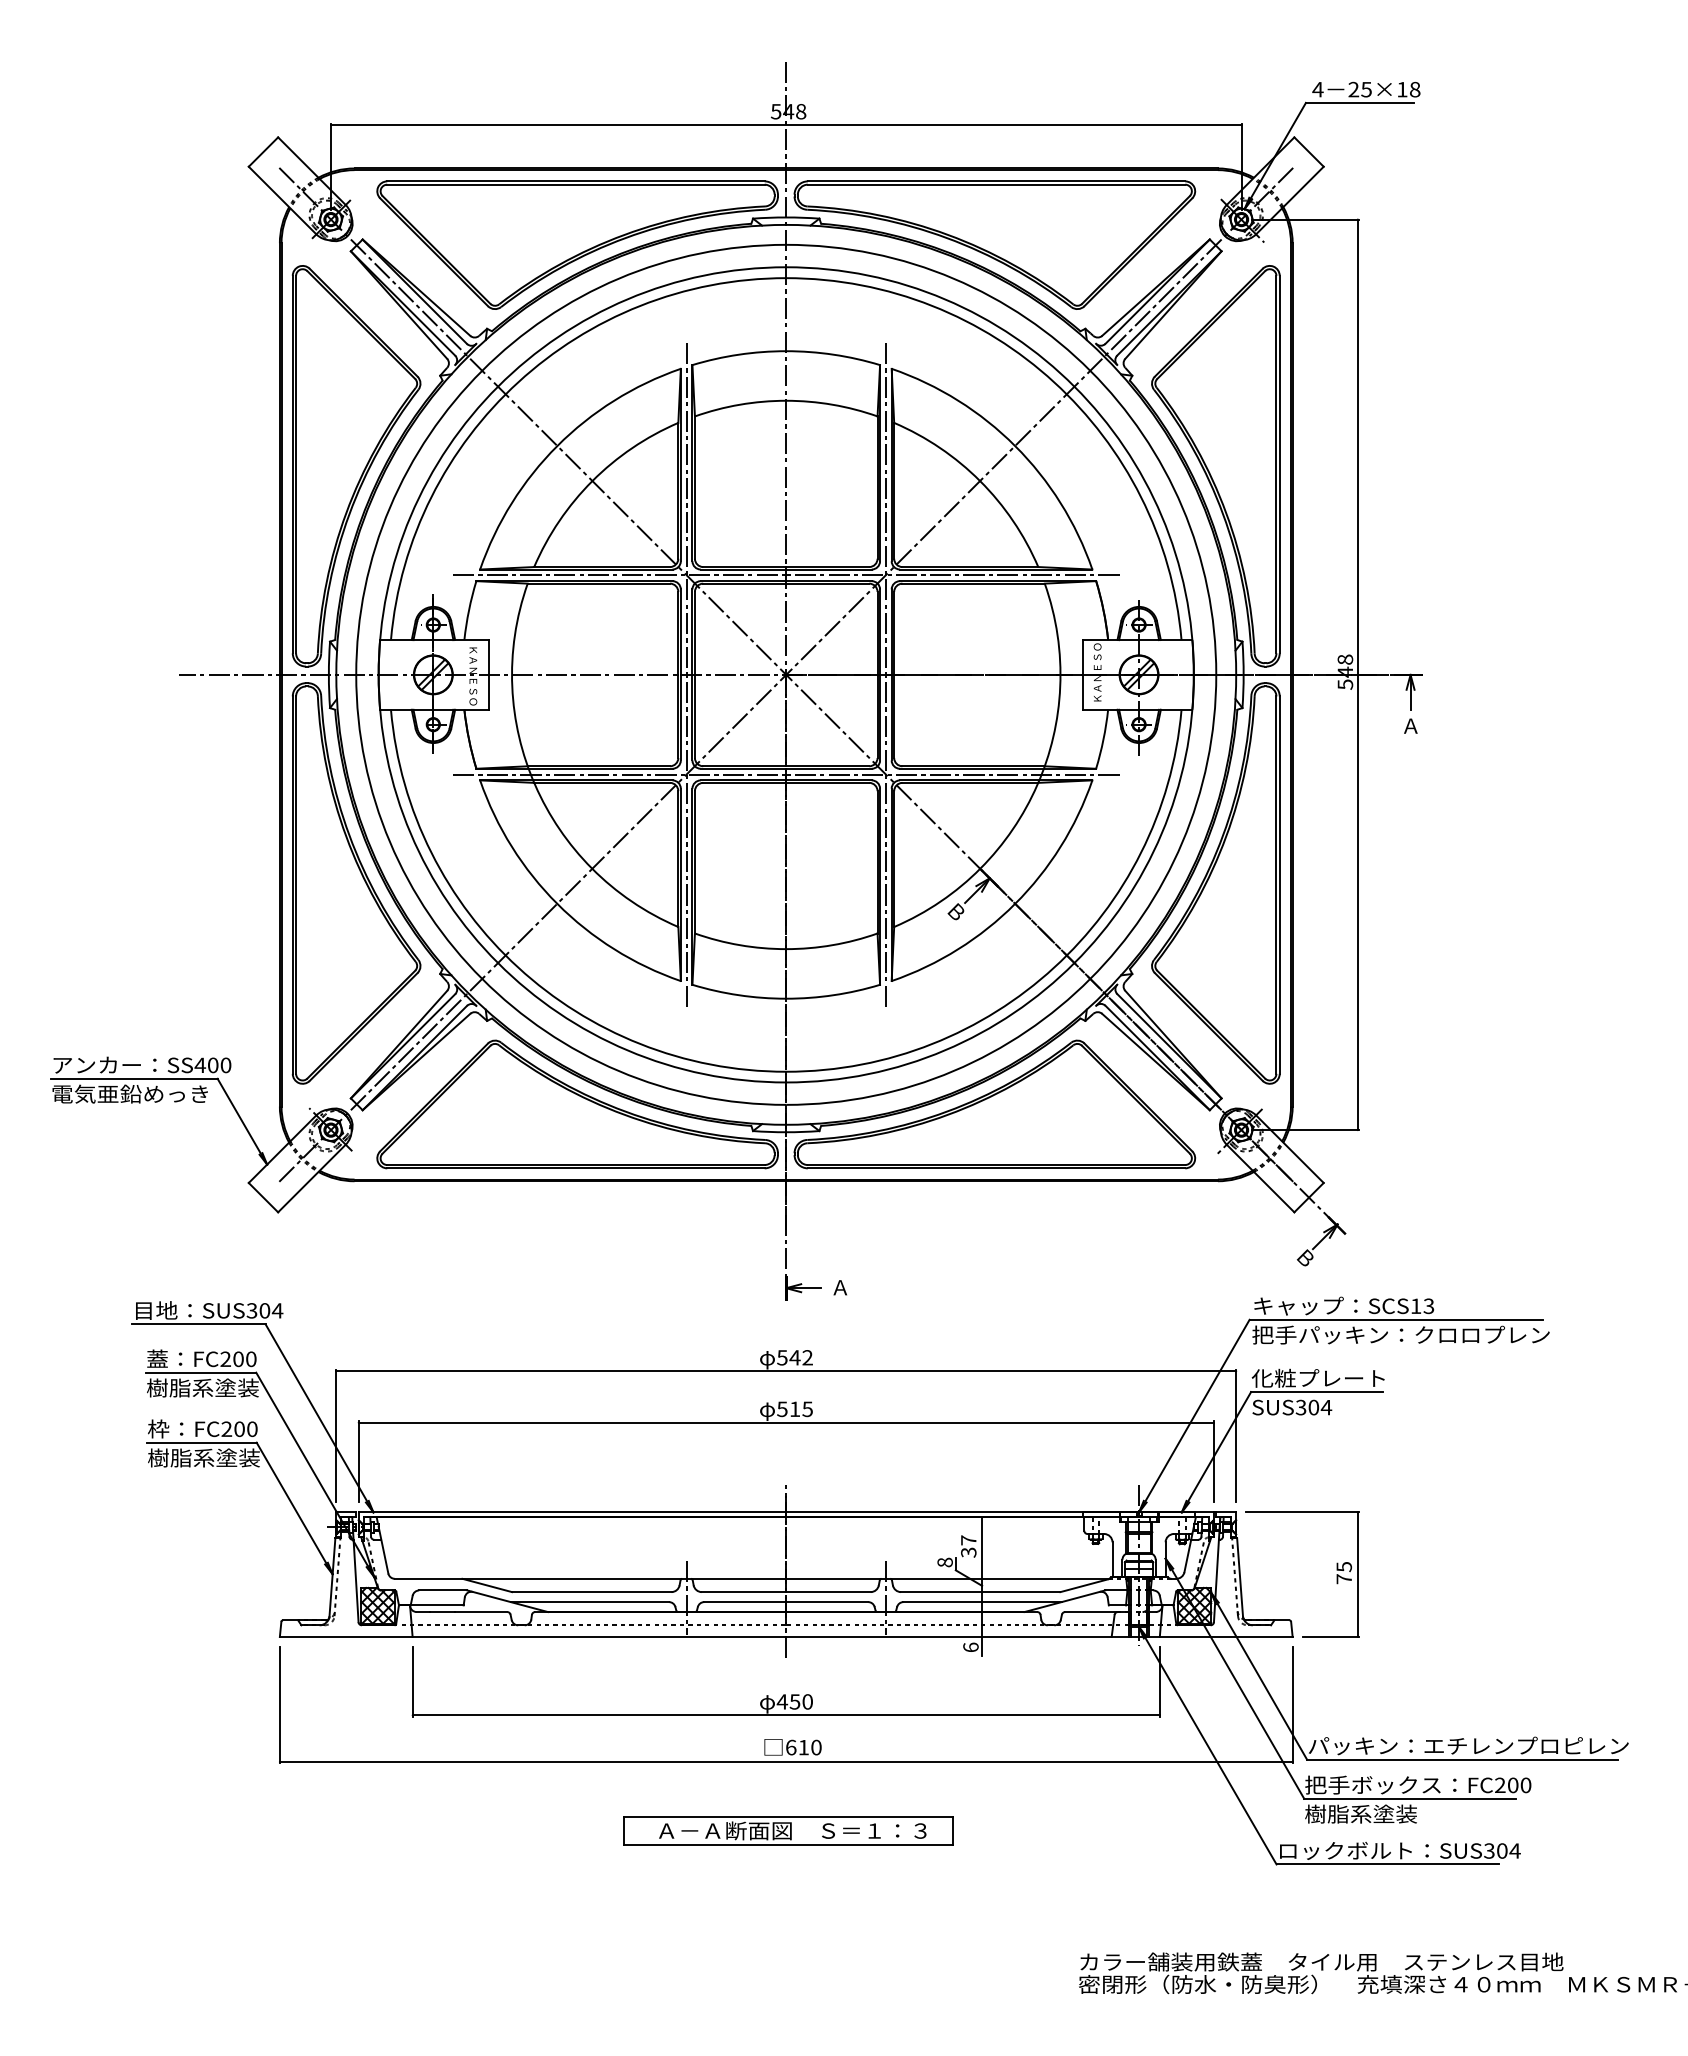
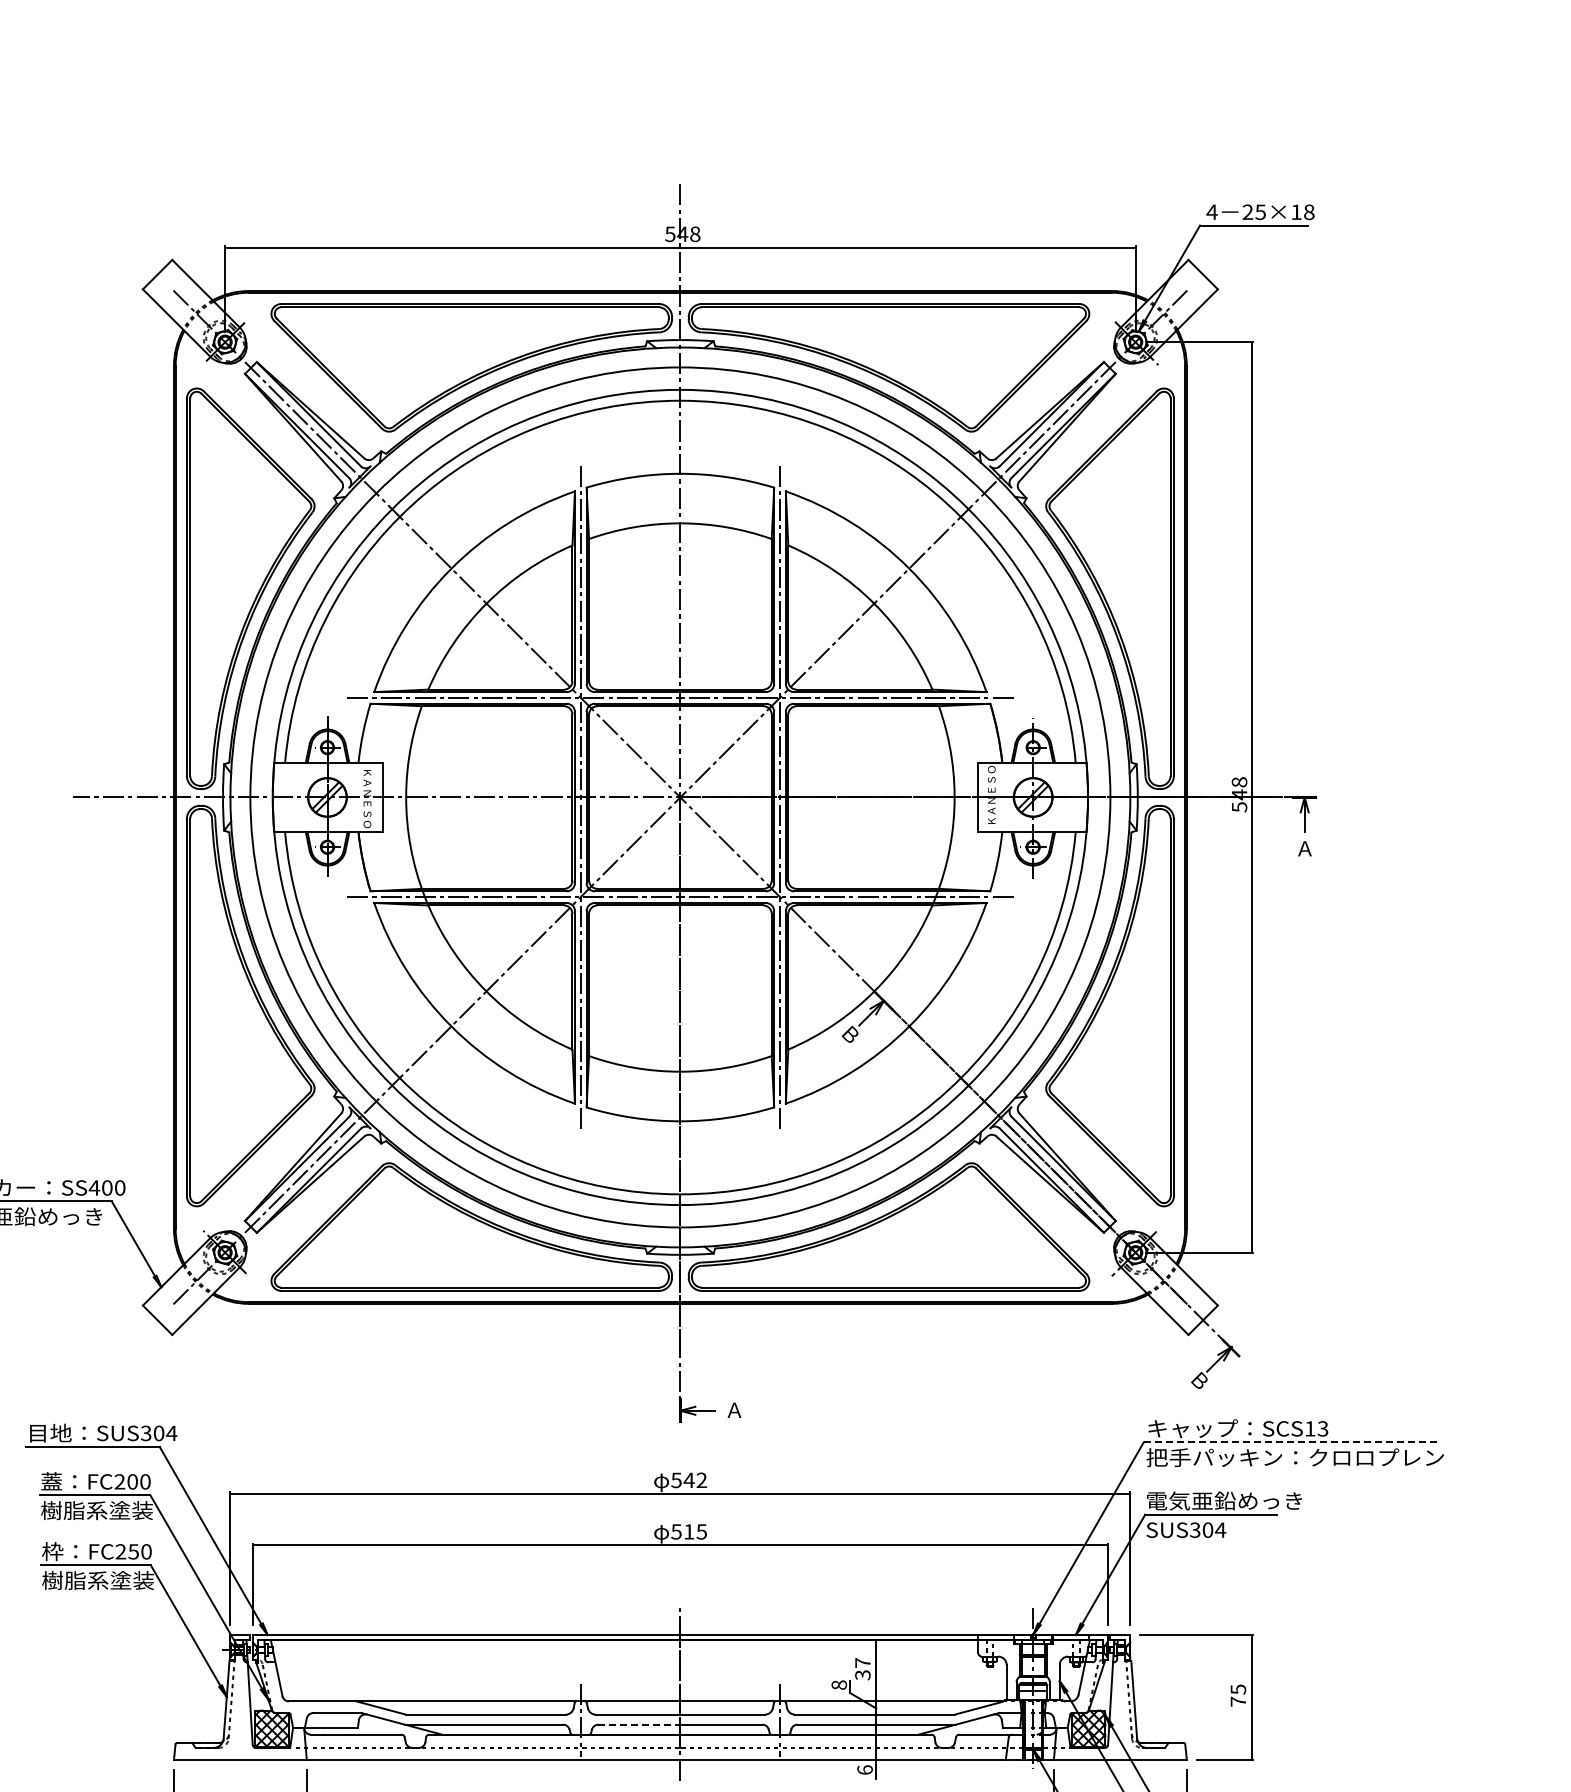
line: (1396, 1319) -> (1290, 1442), solid -> dashed
text: (1329, 1377) -> (1223, 1500), 化粧プレート -> 電気亜鉛めっき
text: (239, 1428) -> (133, 1551), FC200 -> FC250
line: (745, 1602) -> (639, 1725), solid -> dashed

